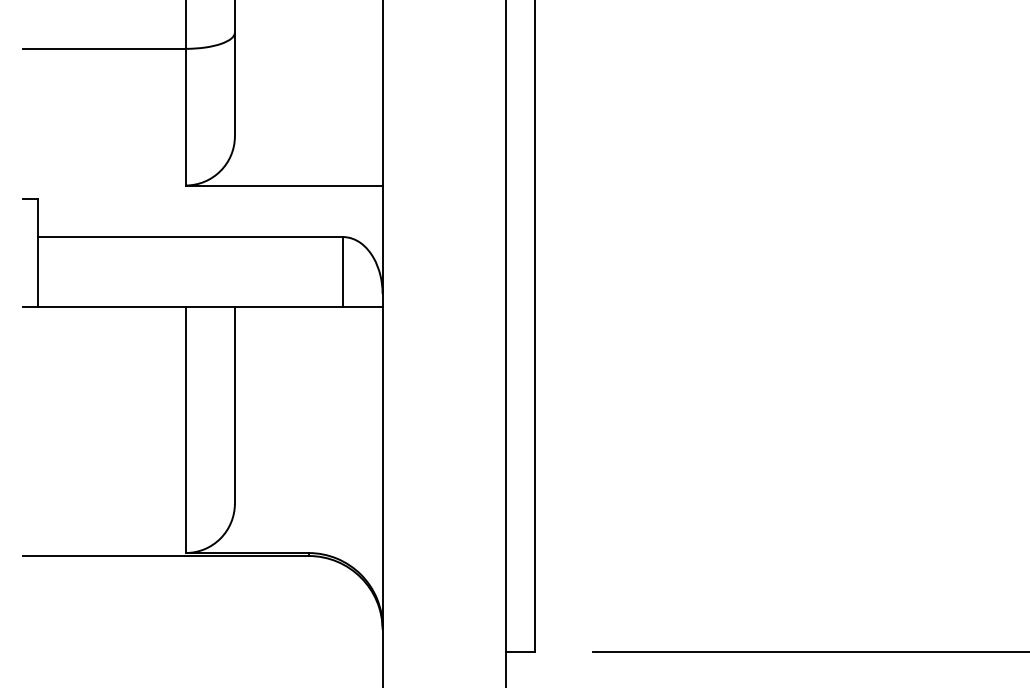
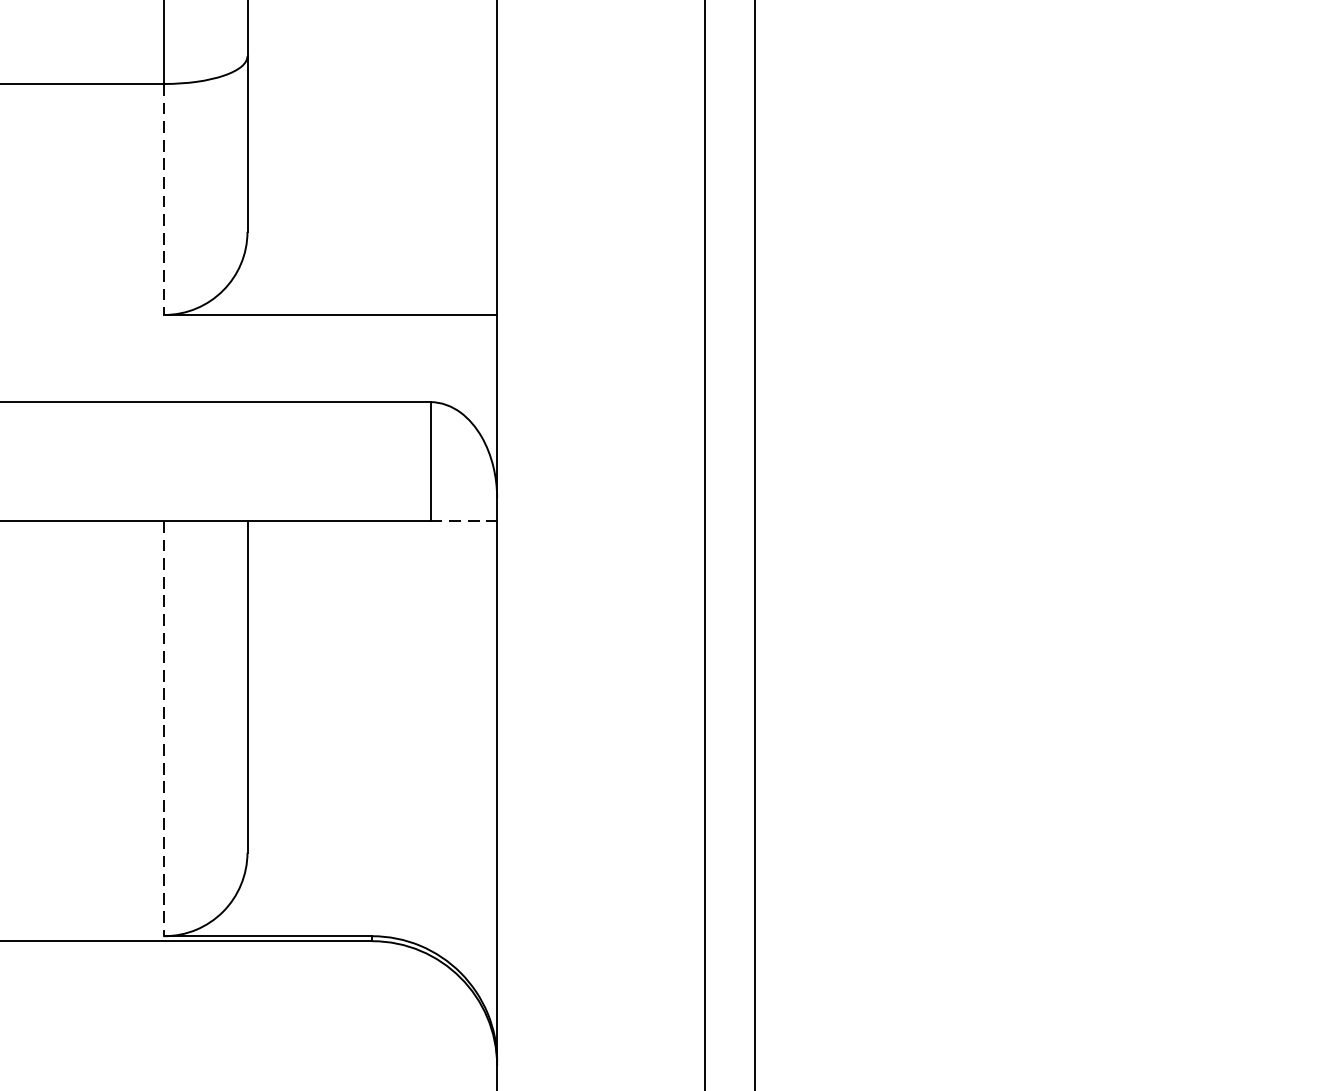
line: (185, 117) -> (163, 200), solid -> dashed
line: (362, 307) -> (463, 521), solid -> dashed
line: (185, 430) -> (163, 729), solid -> dashed

